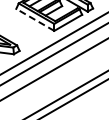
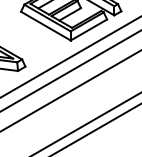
line: (35, 19) -> (46, 25), dashed -> solid

